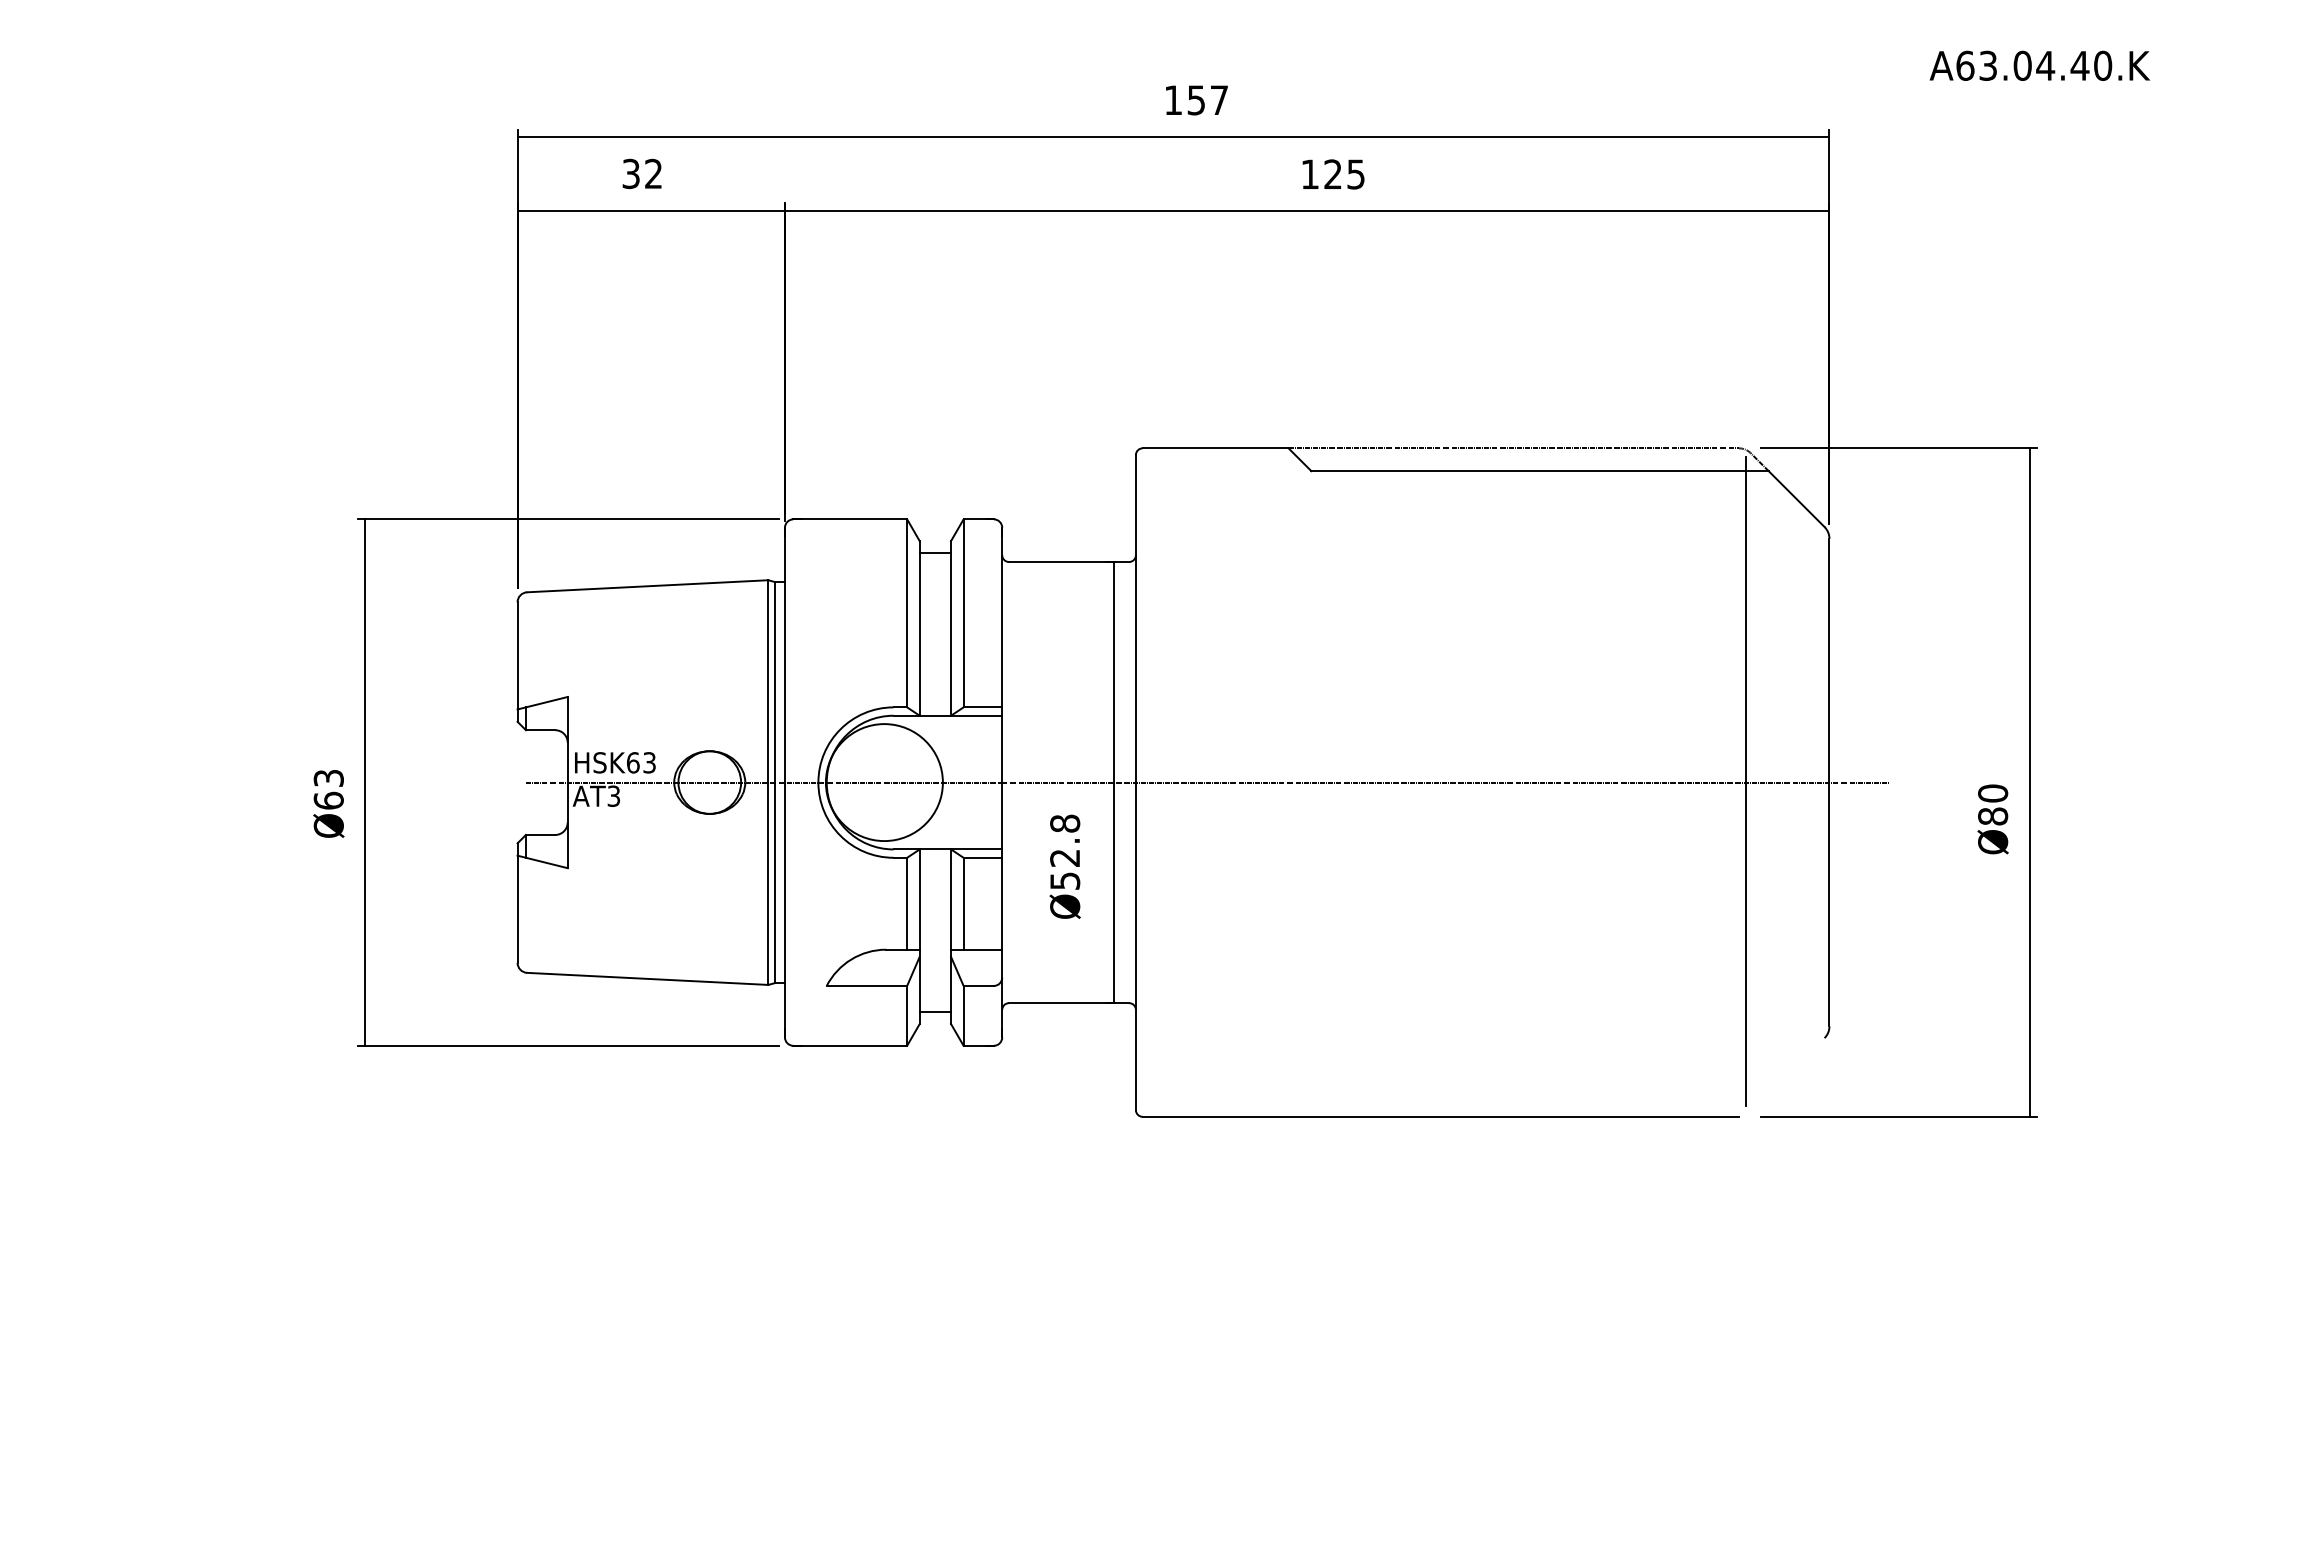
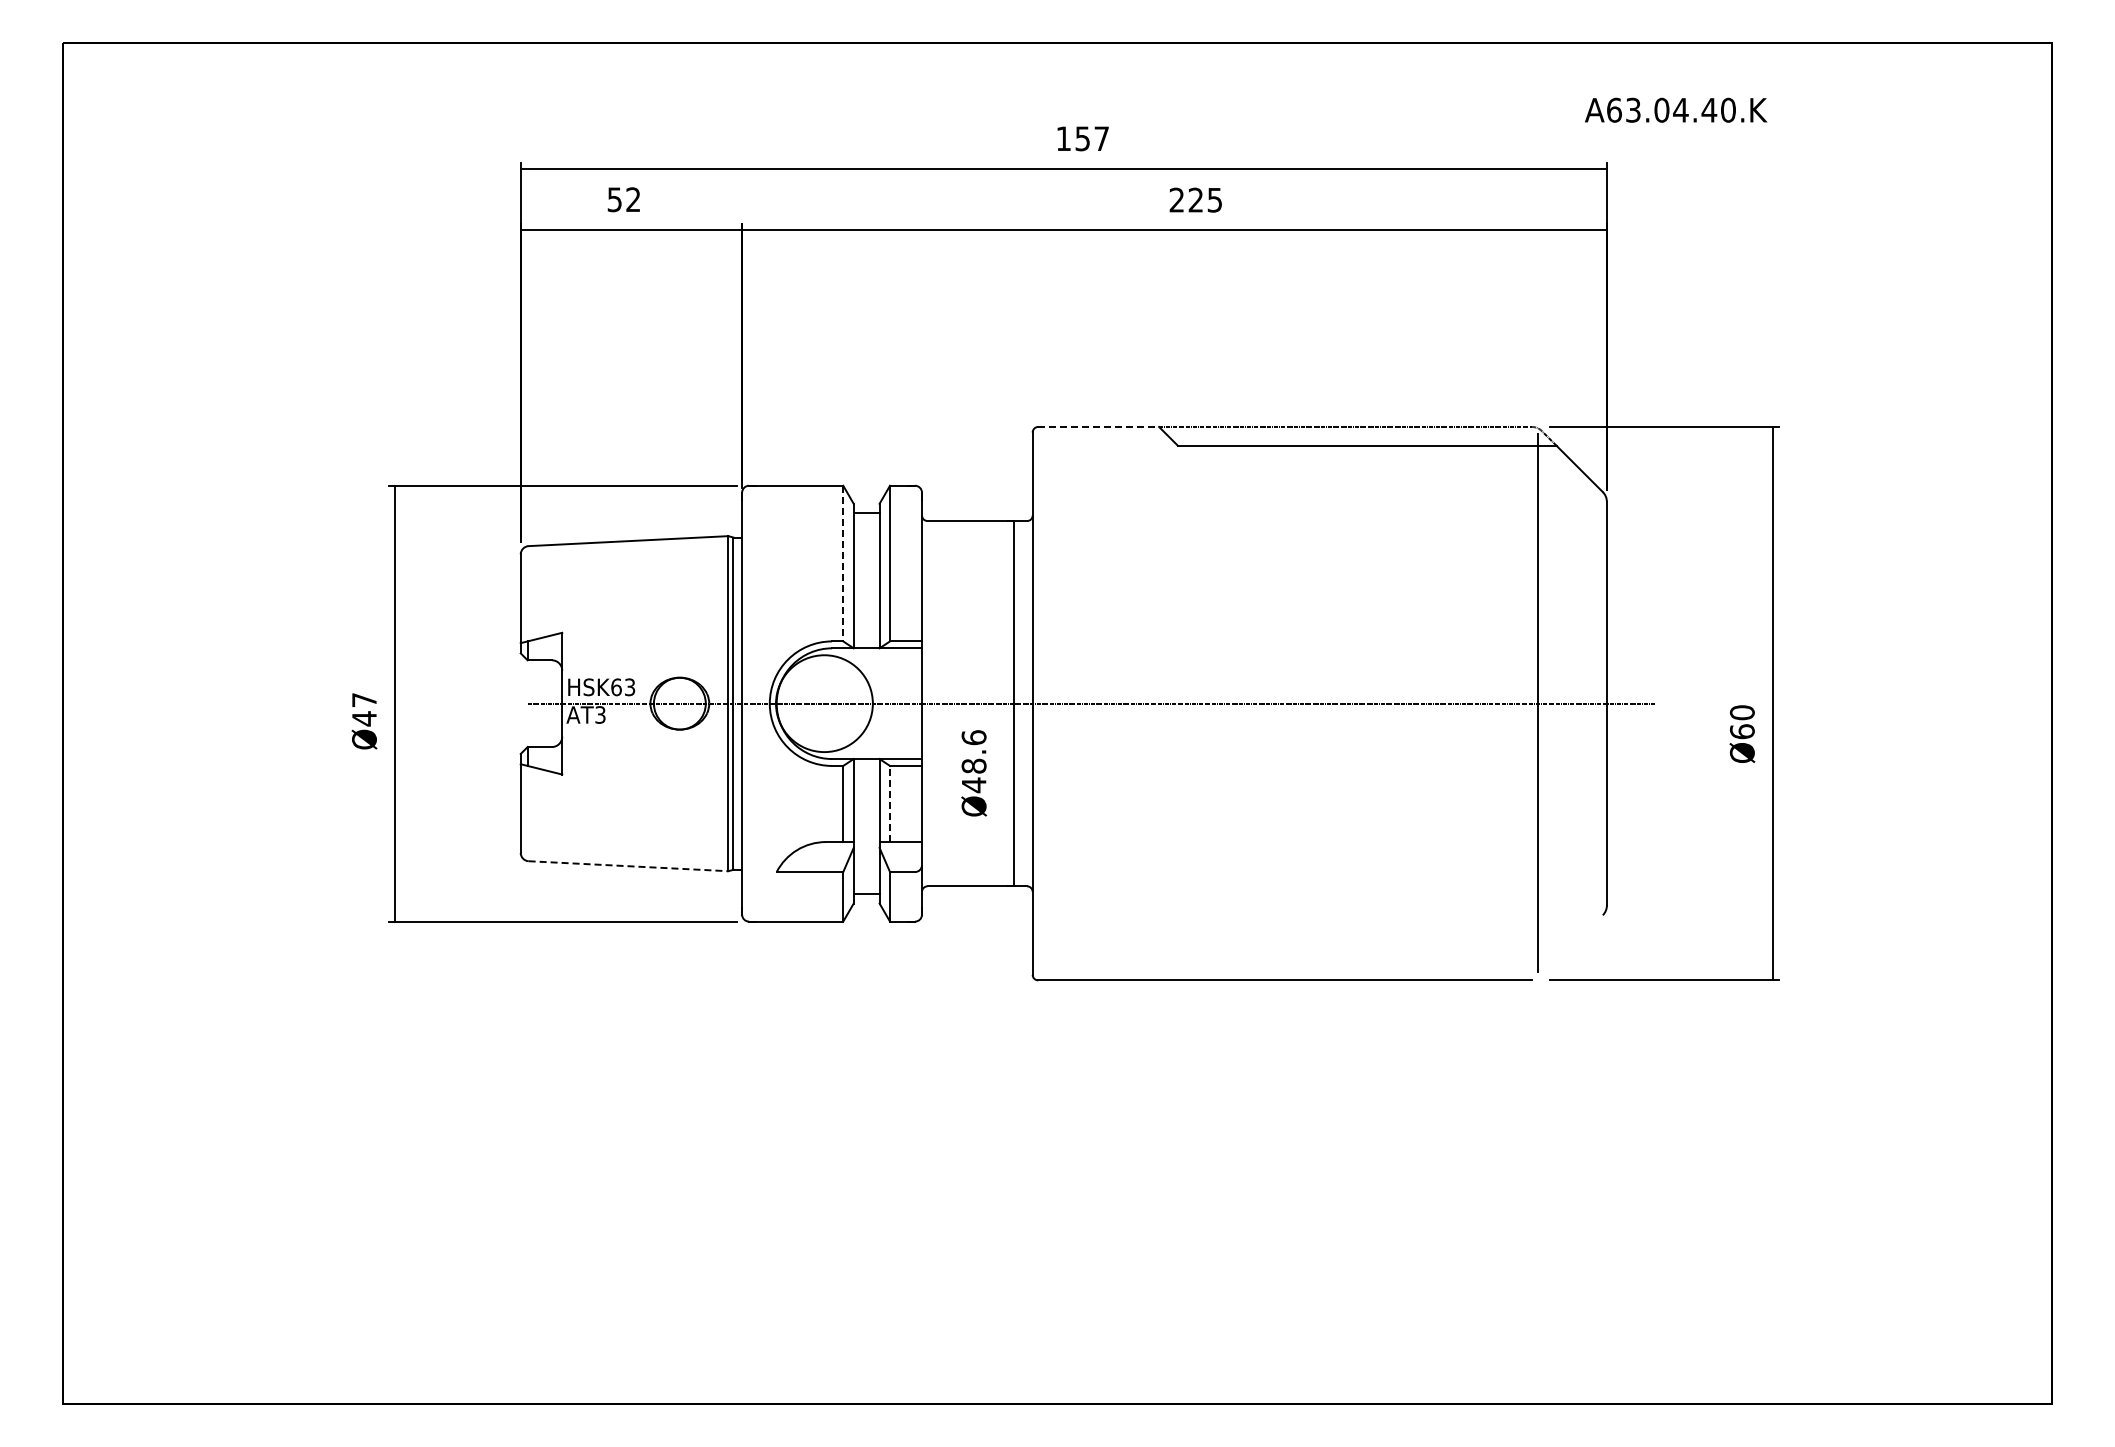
text: (2040, 64) -> (1676, 109), moved
text: (630, 173) -> (614, 199), 32 -> 52
text: (1309, 173) -> (1176, 199), 125 -> 225
line: (1216, 447) -> (1099, 426), solid -> dashed
line: (907, 613) -> (843, 563), solid -> dashed
text: (328, 789) -> (364, 709), Ø63 -> Ø47
text: (1992, 816) -> (1741, 731), Ø80 -> Ø60
text: (1064, 852) -> (973, 761), Ø52.8 -> Ø48.6
line: (964, 903) -> (890, 803), solid -> dashed
line: (647, 979) -> (628, 866), solid -> dashed

